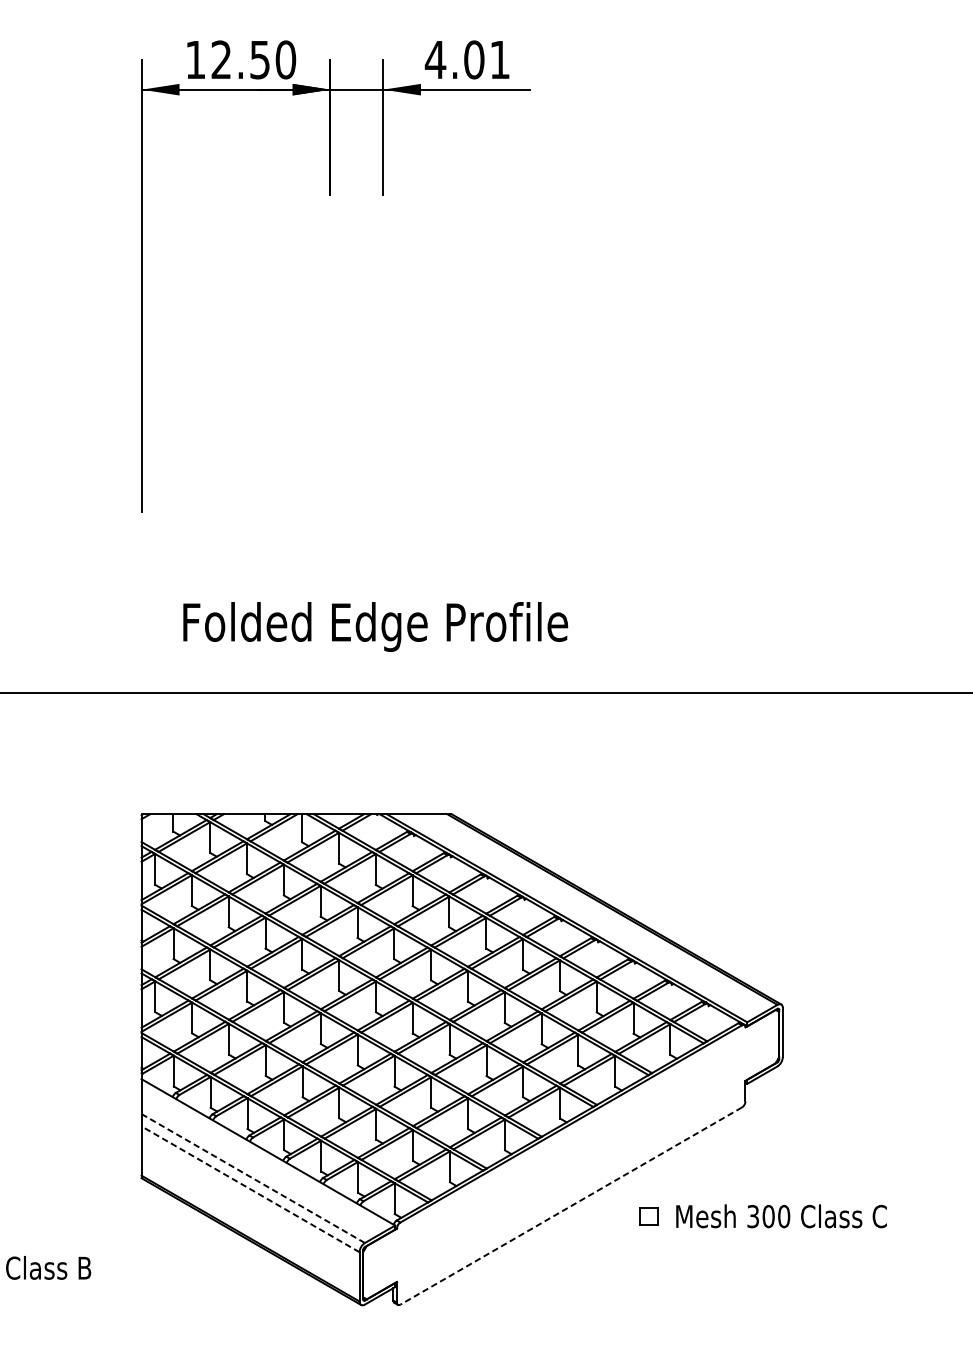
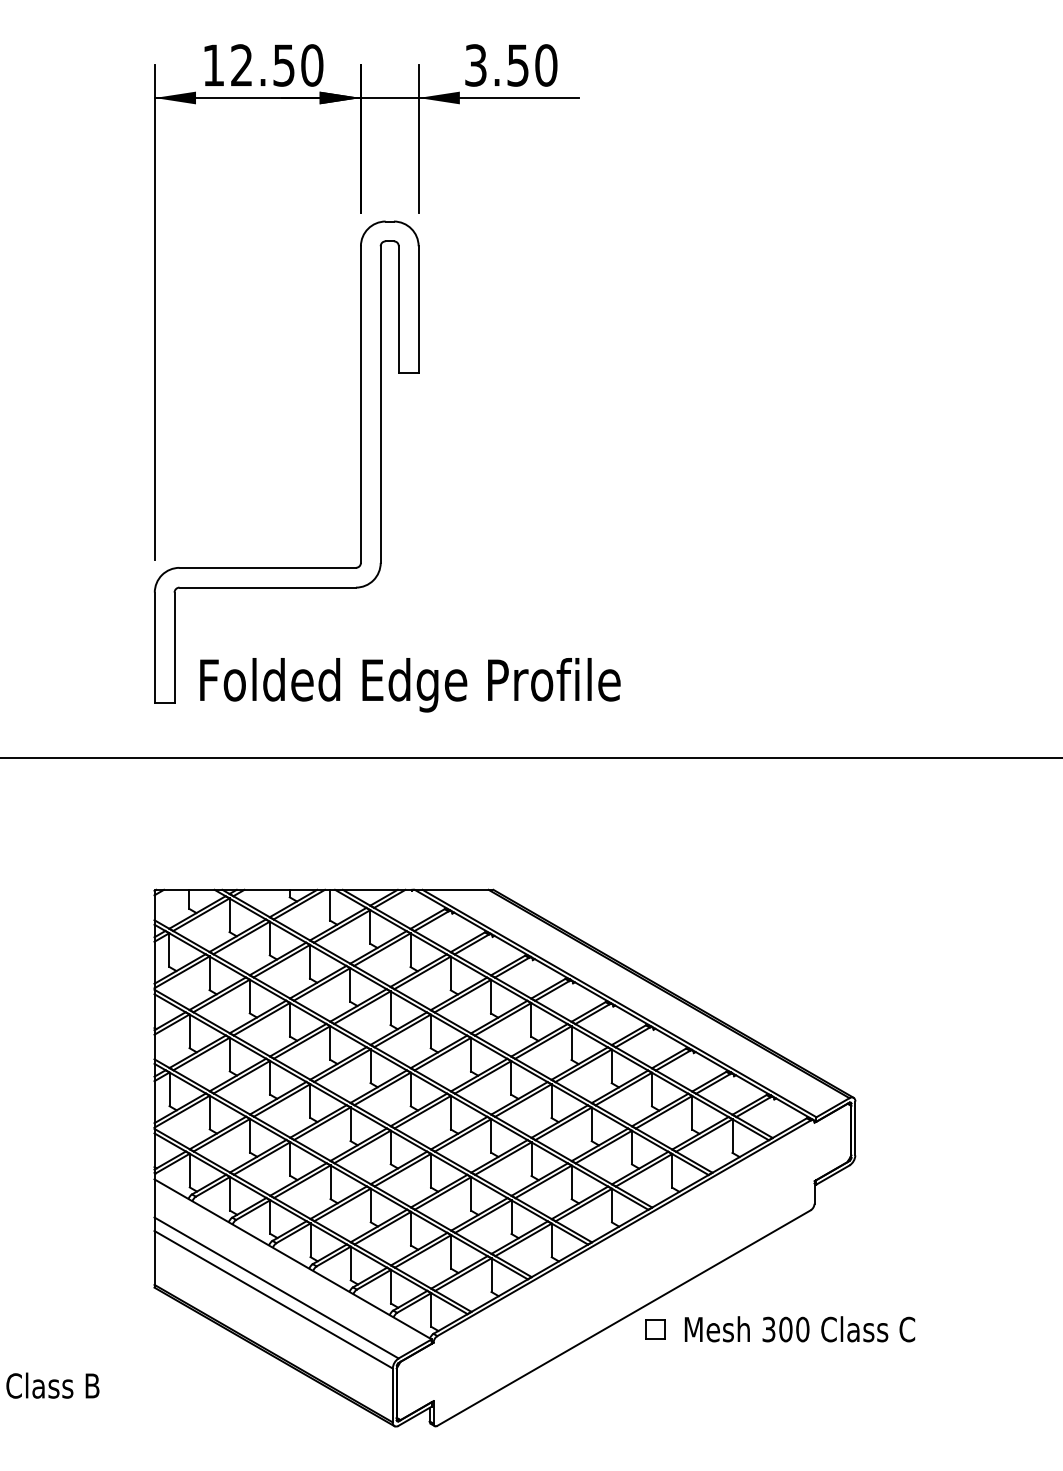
text: (467, 59) -> (510, 65), 4.01 -> 3.50
part: (330, 422) -> (360, 461), added
line: (253, 1178) -> (276, 1287), dashed -> solid
line: (250, 1189) -> (273, 1299), dashed -> solid
line: (571, 1206) -> (624, 1318), dashed -> solid
part: (763, 1216) -> (780, 1329), moved

